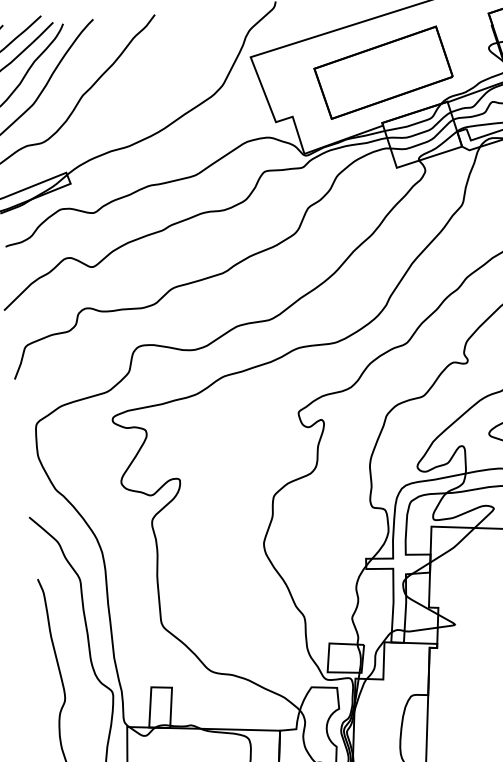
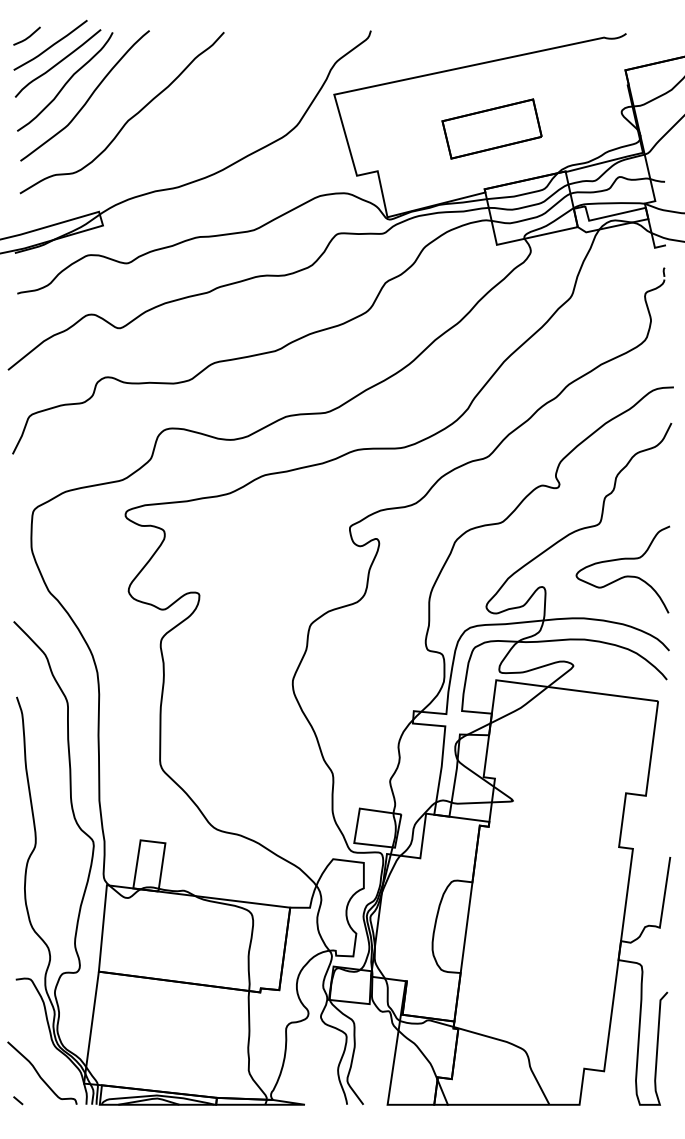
part: (382, 72) -> (491, 128), size x0.6

